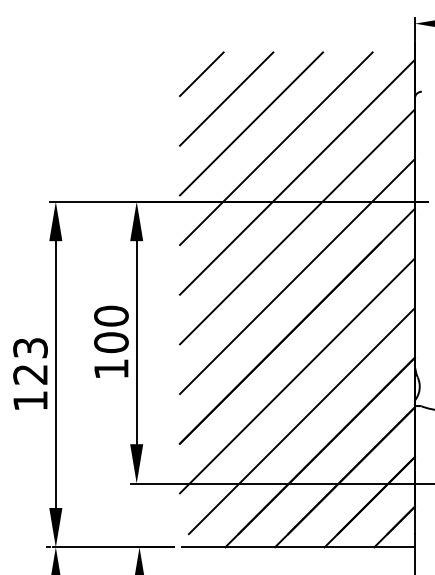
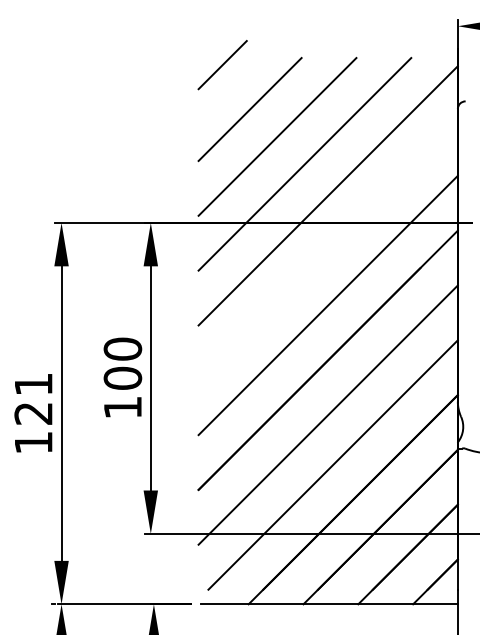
line: (201, 74) -> (222, 65), moved
line: (296, 226) -> (327, 250), removed
text: (30, 348) -> (33, 384), 123 -> 121

